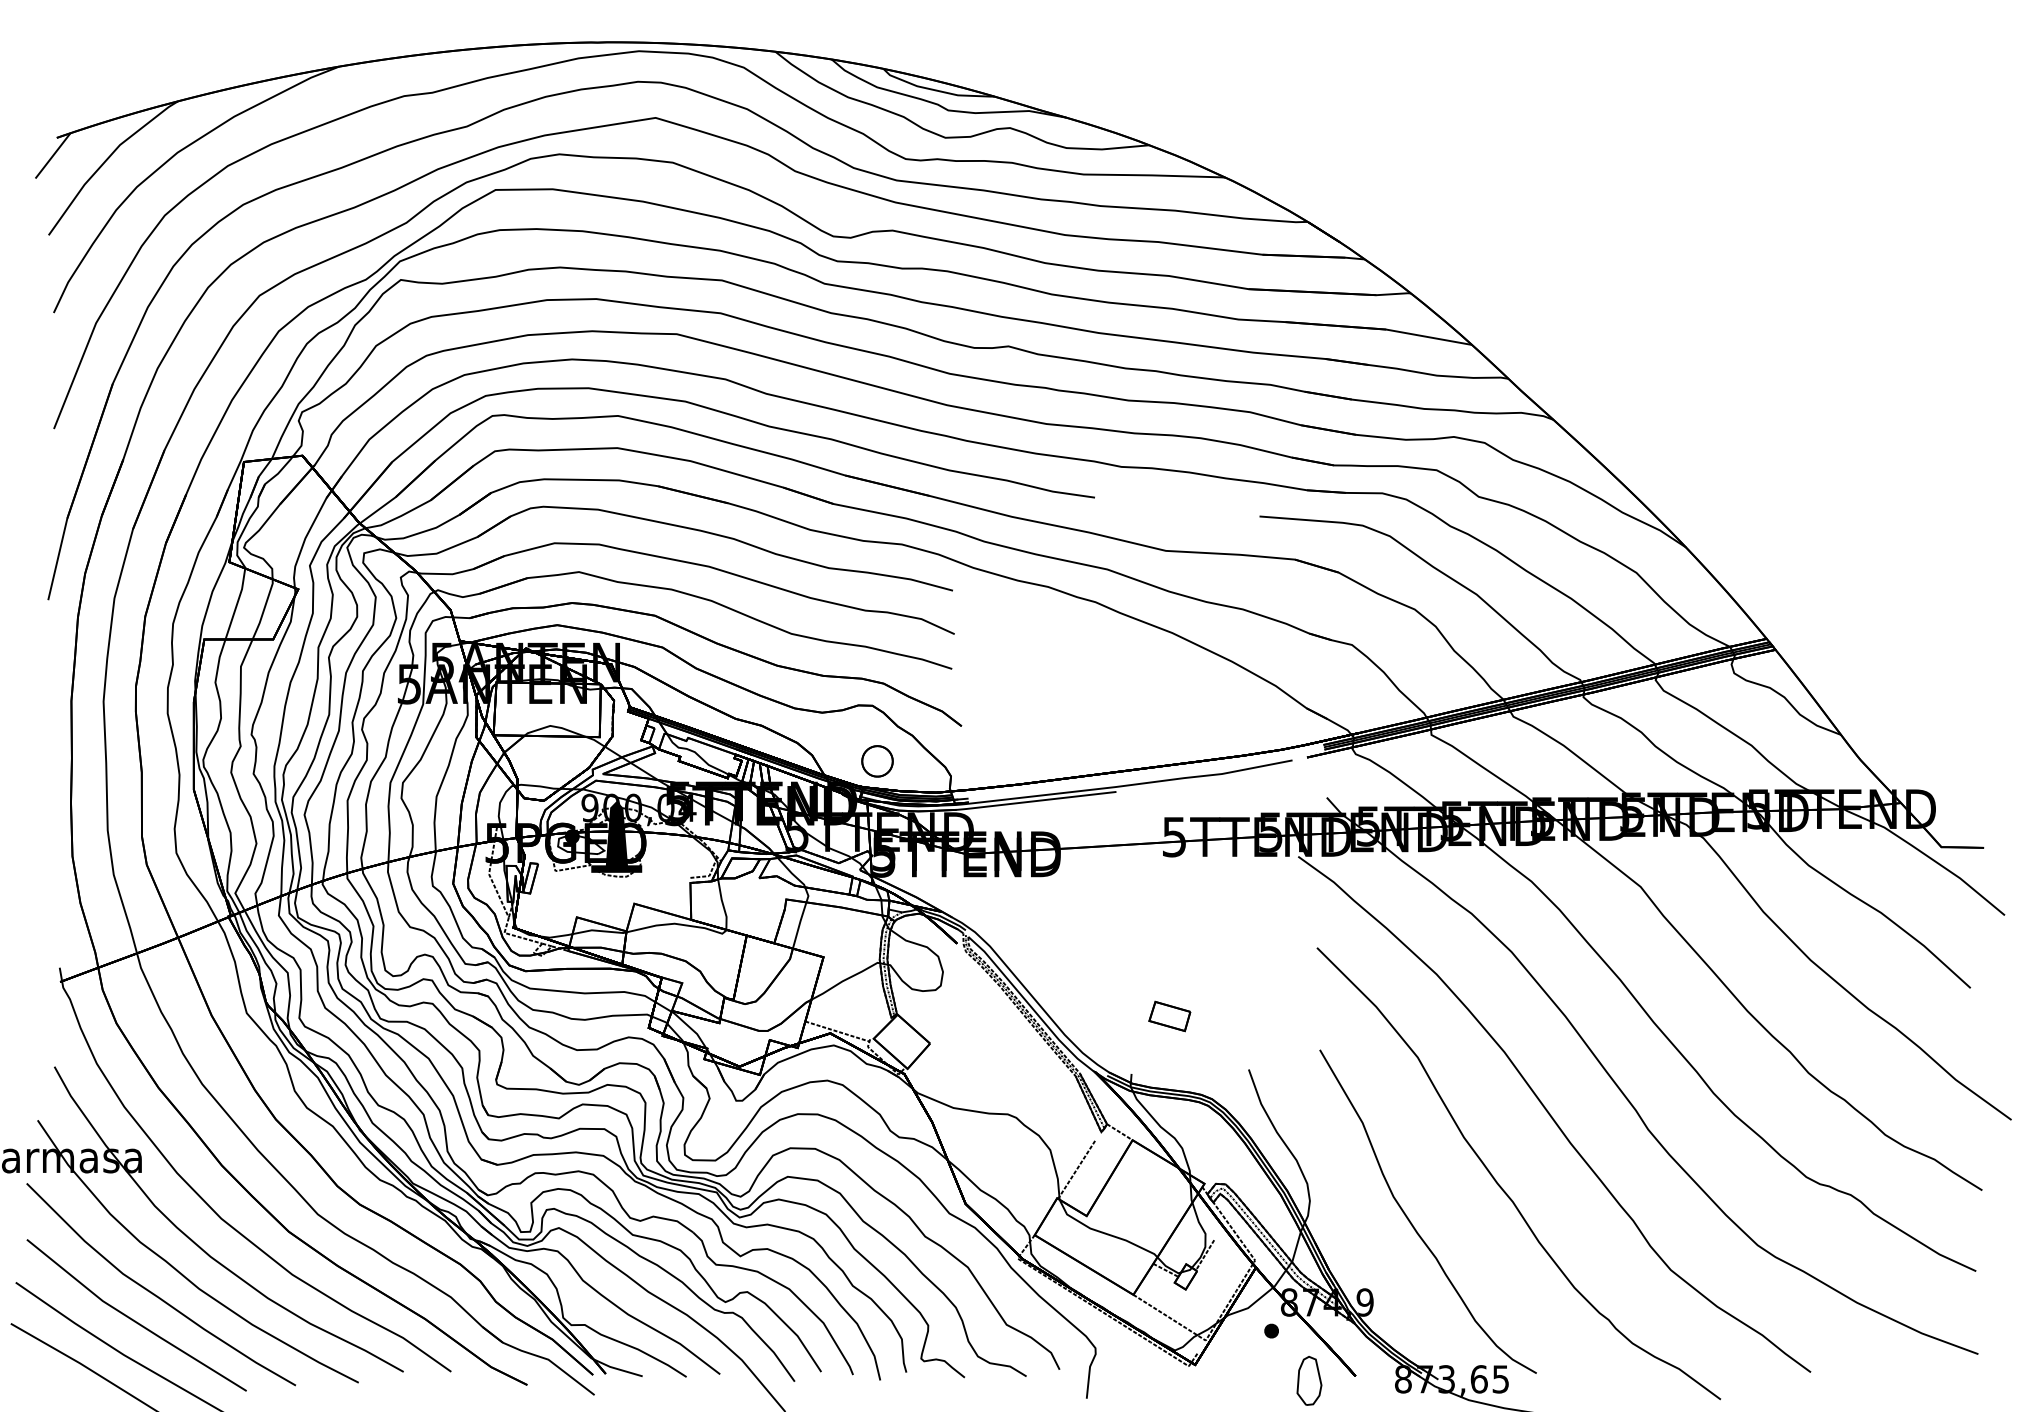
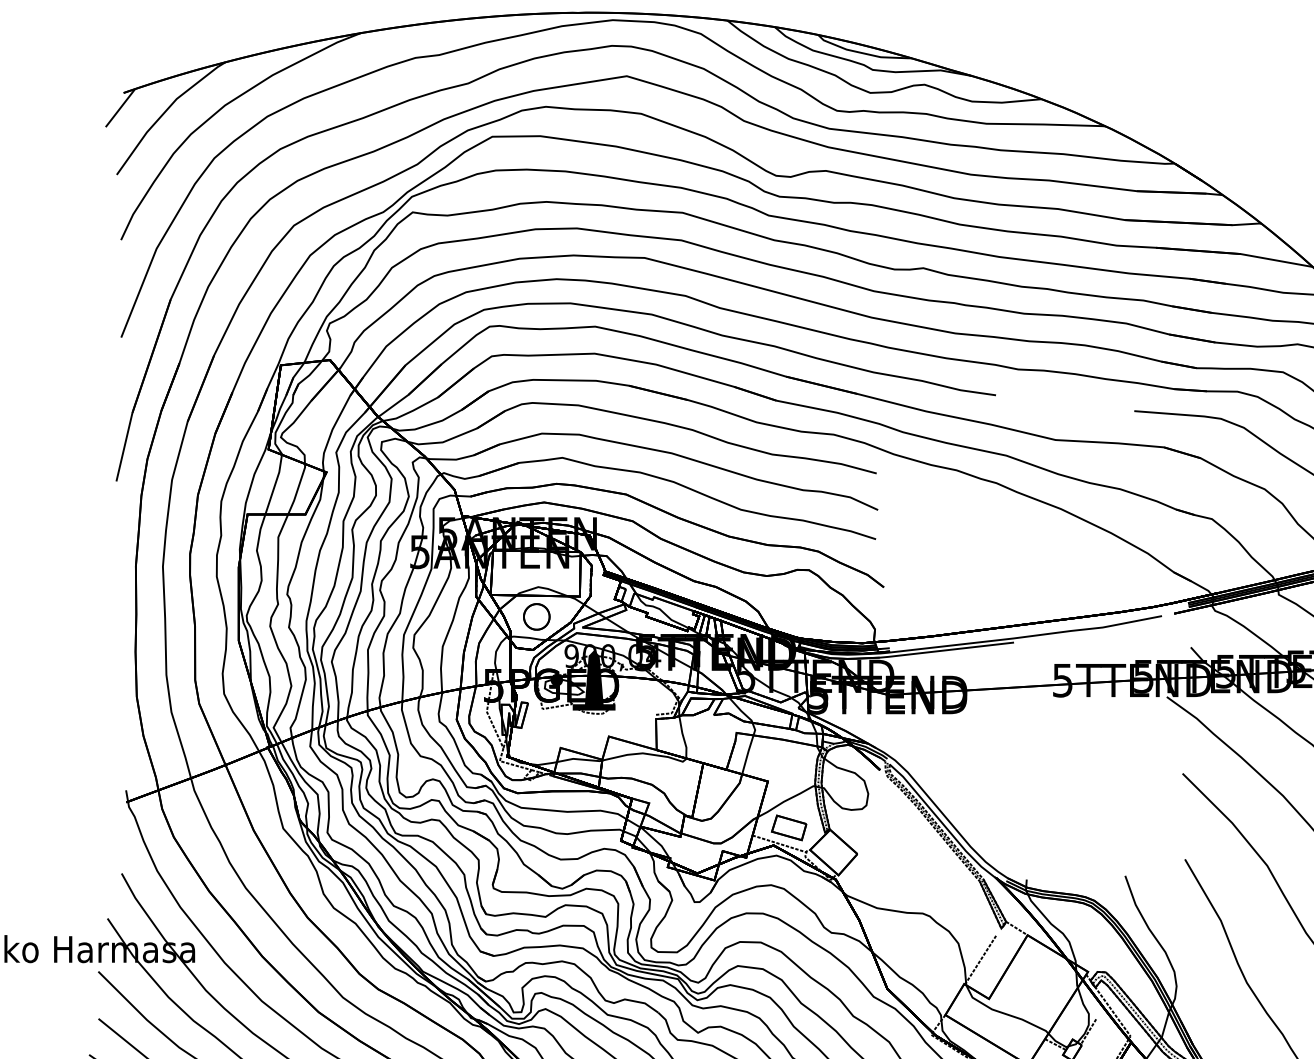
part: (877, 761) -> (536, 617), moved
part: (1169, 1016) -> (788, 827), moved

